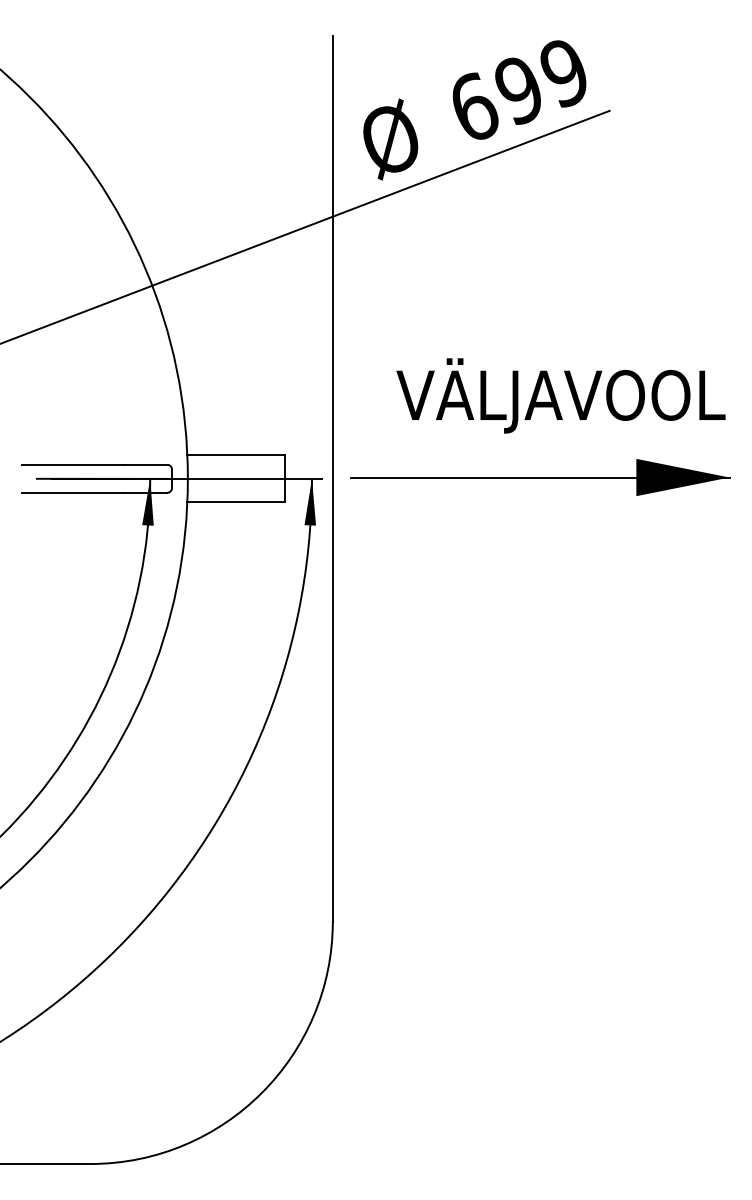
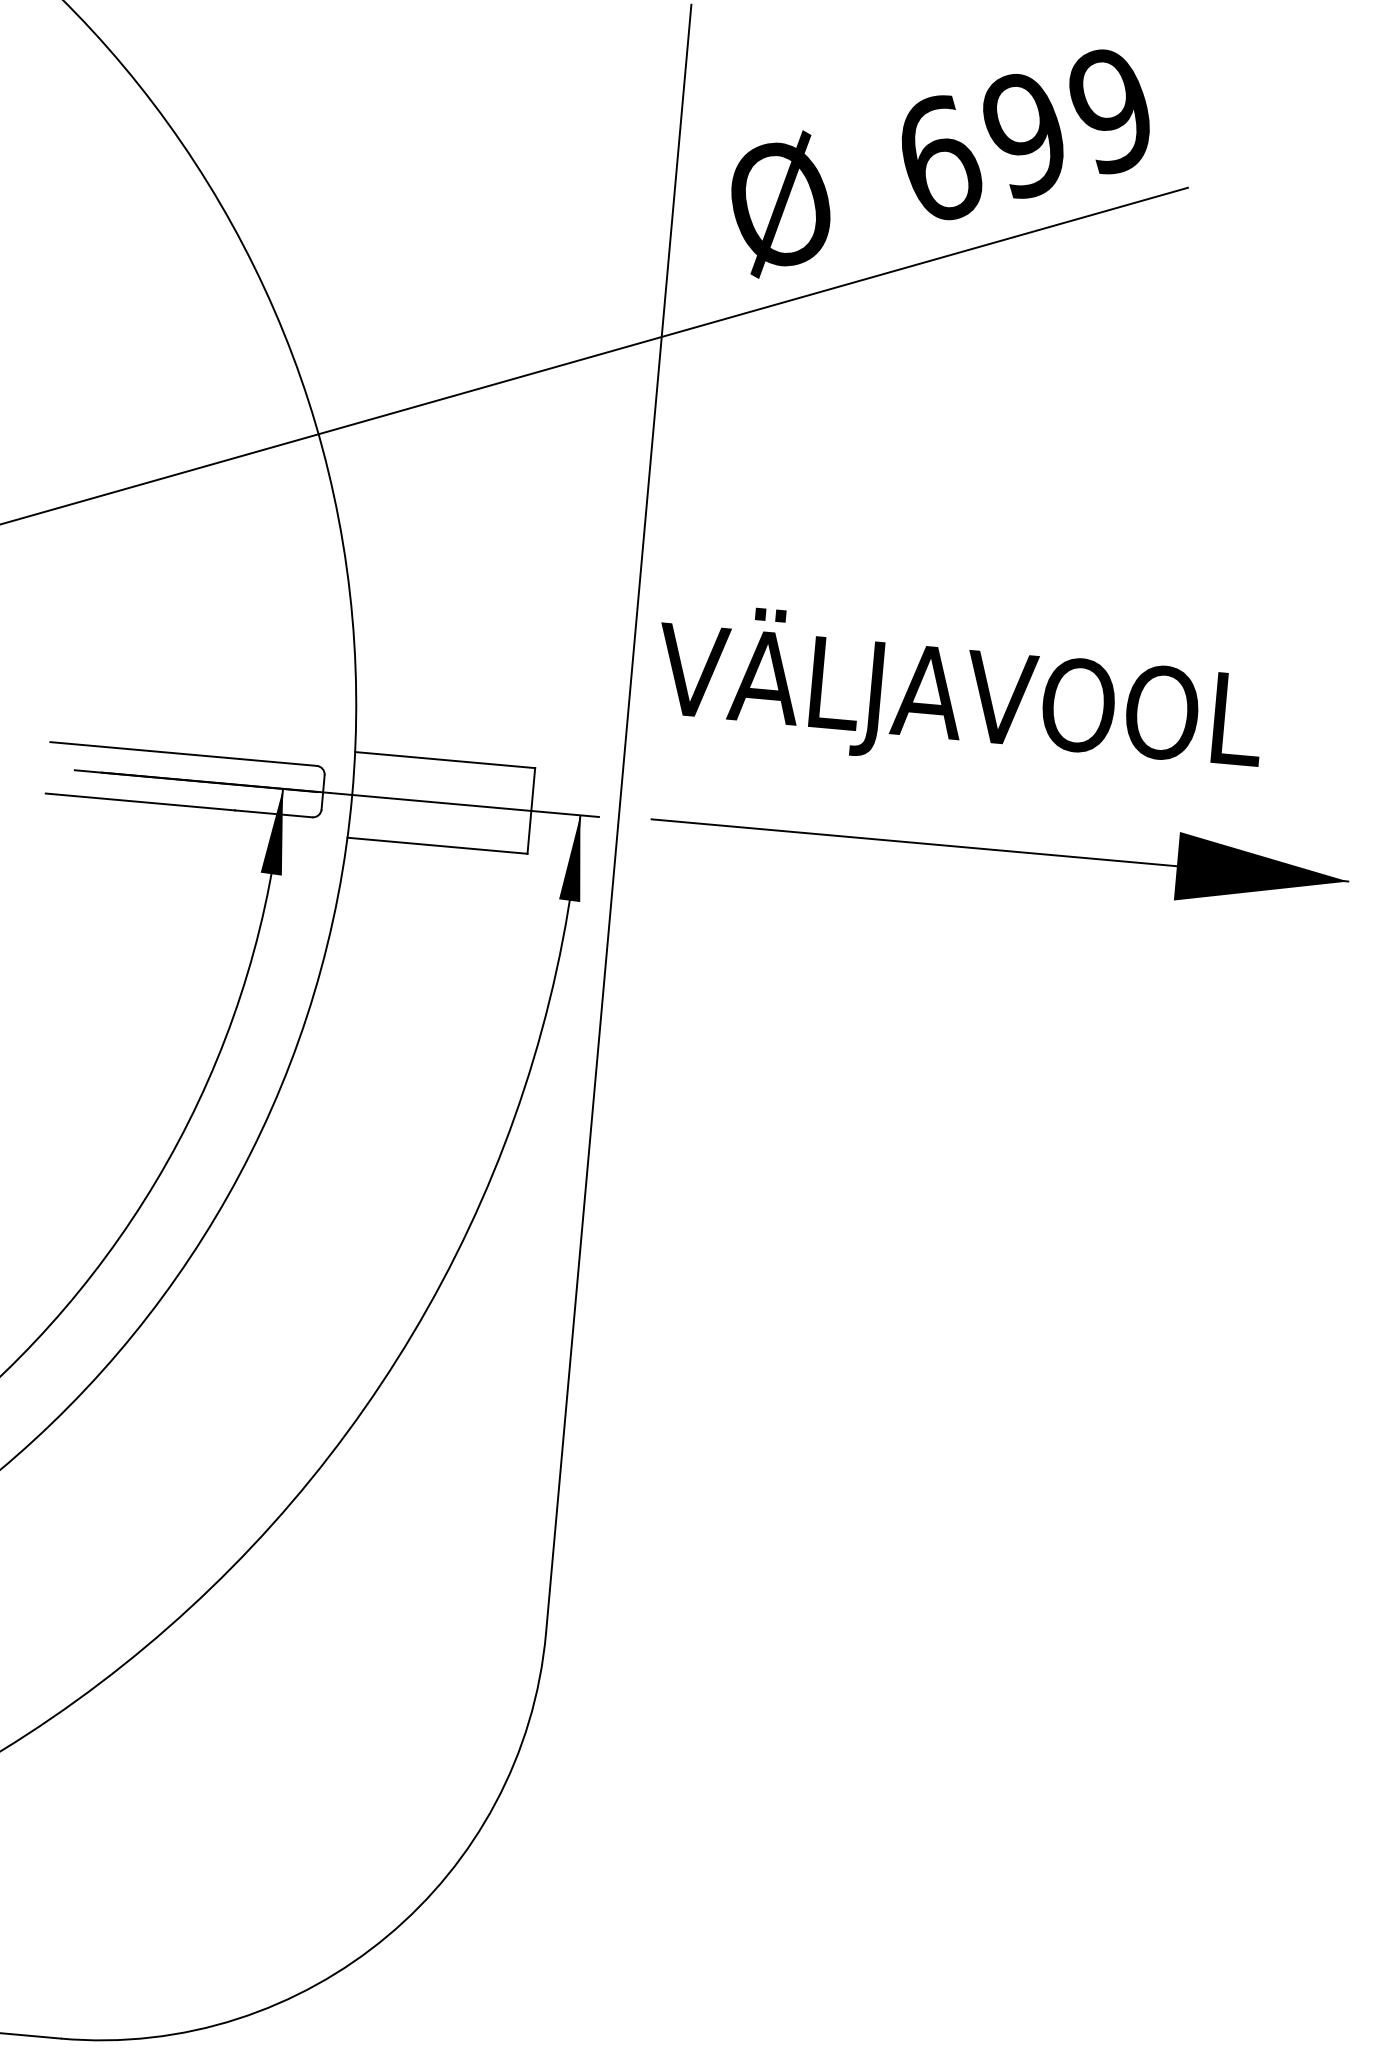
text: (560, 395) -> (959, 694), moved

